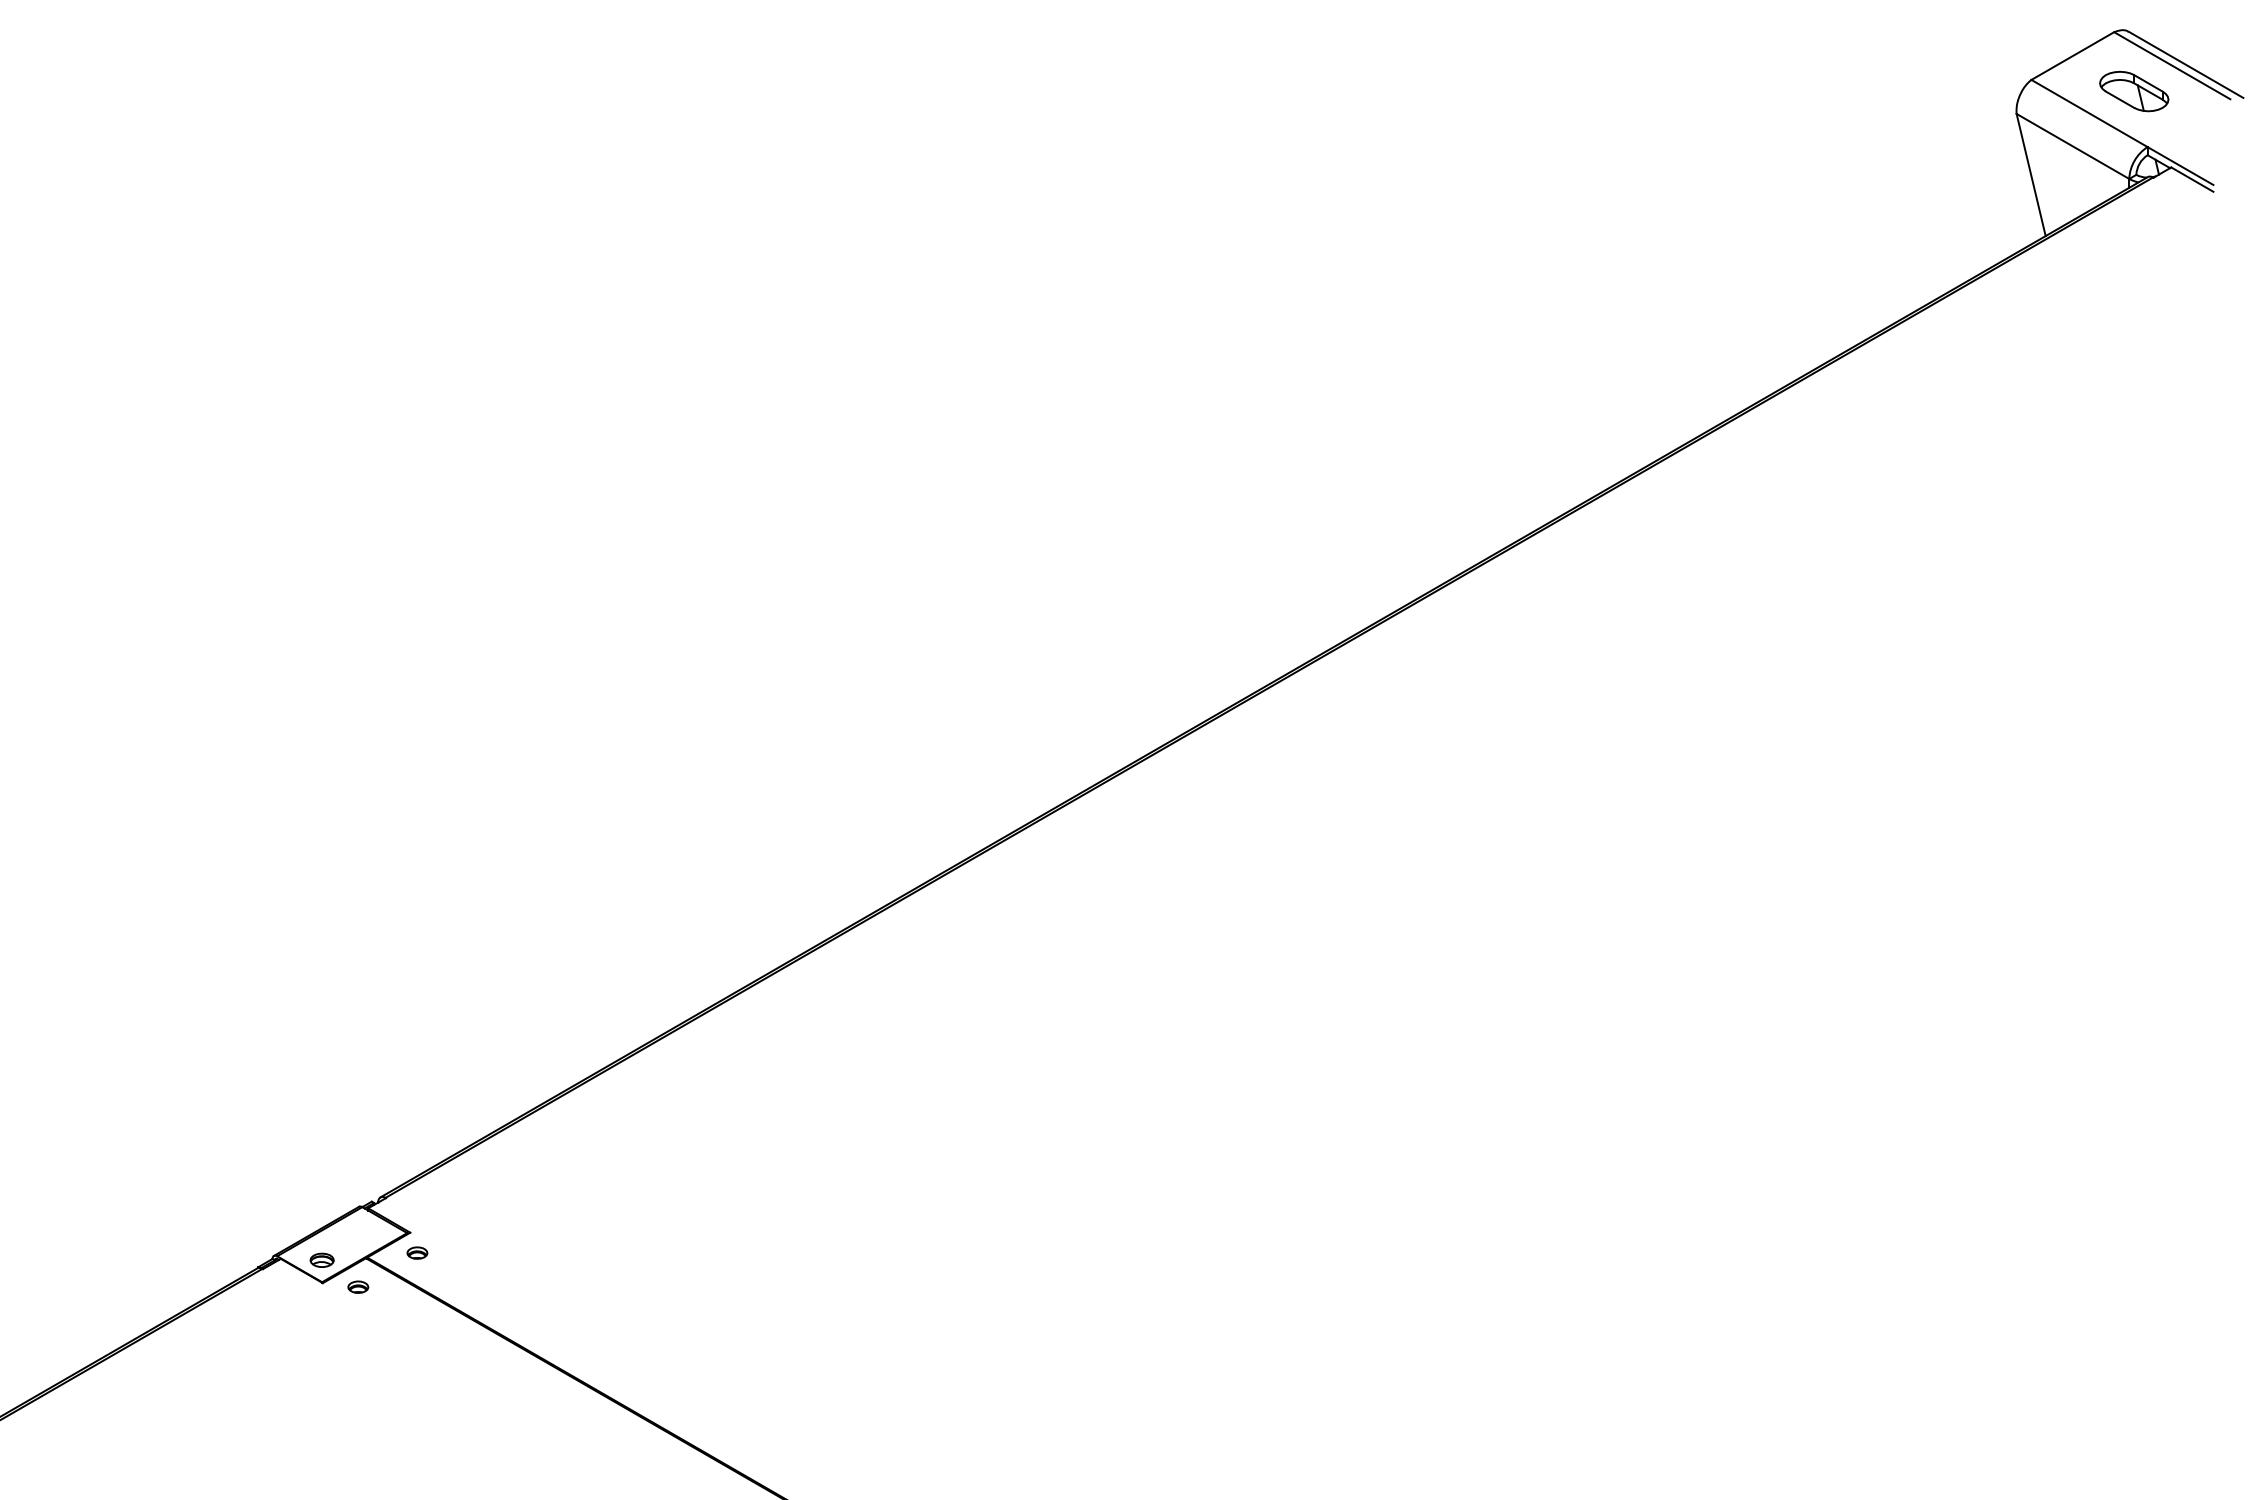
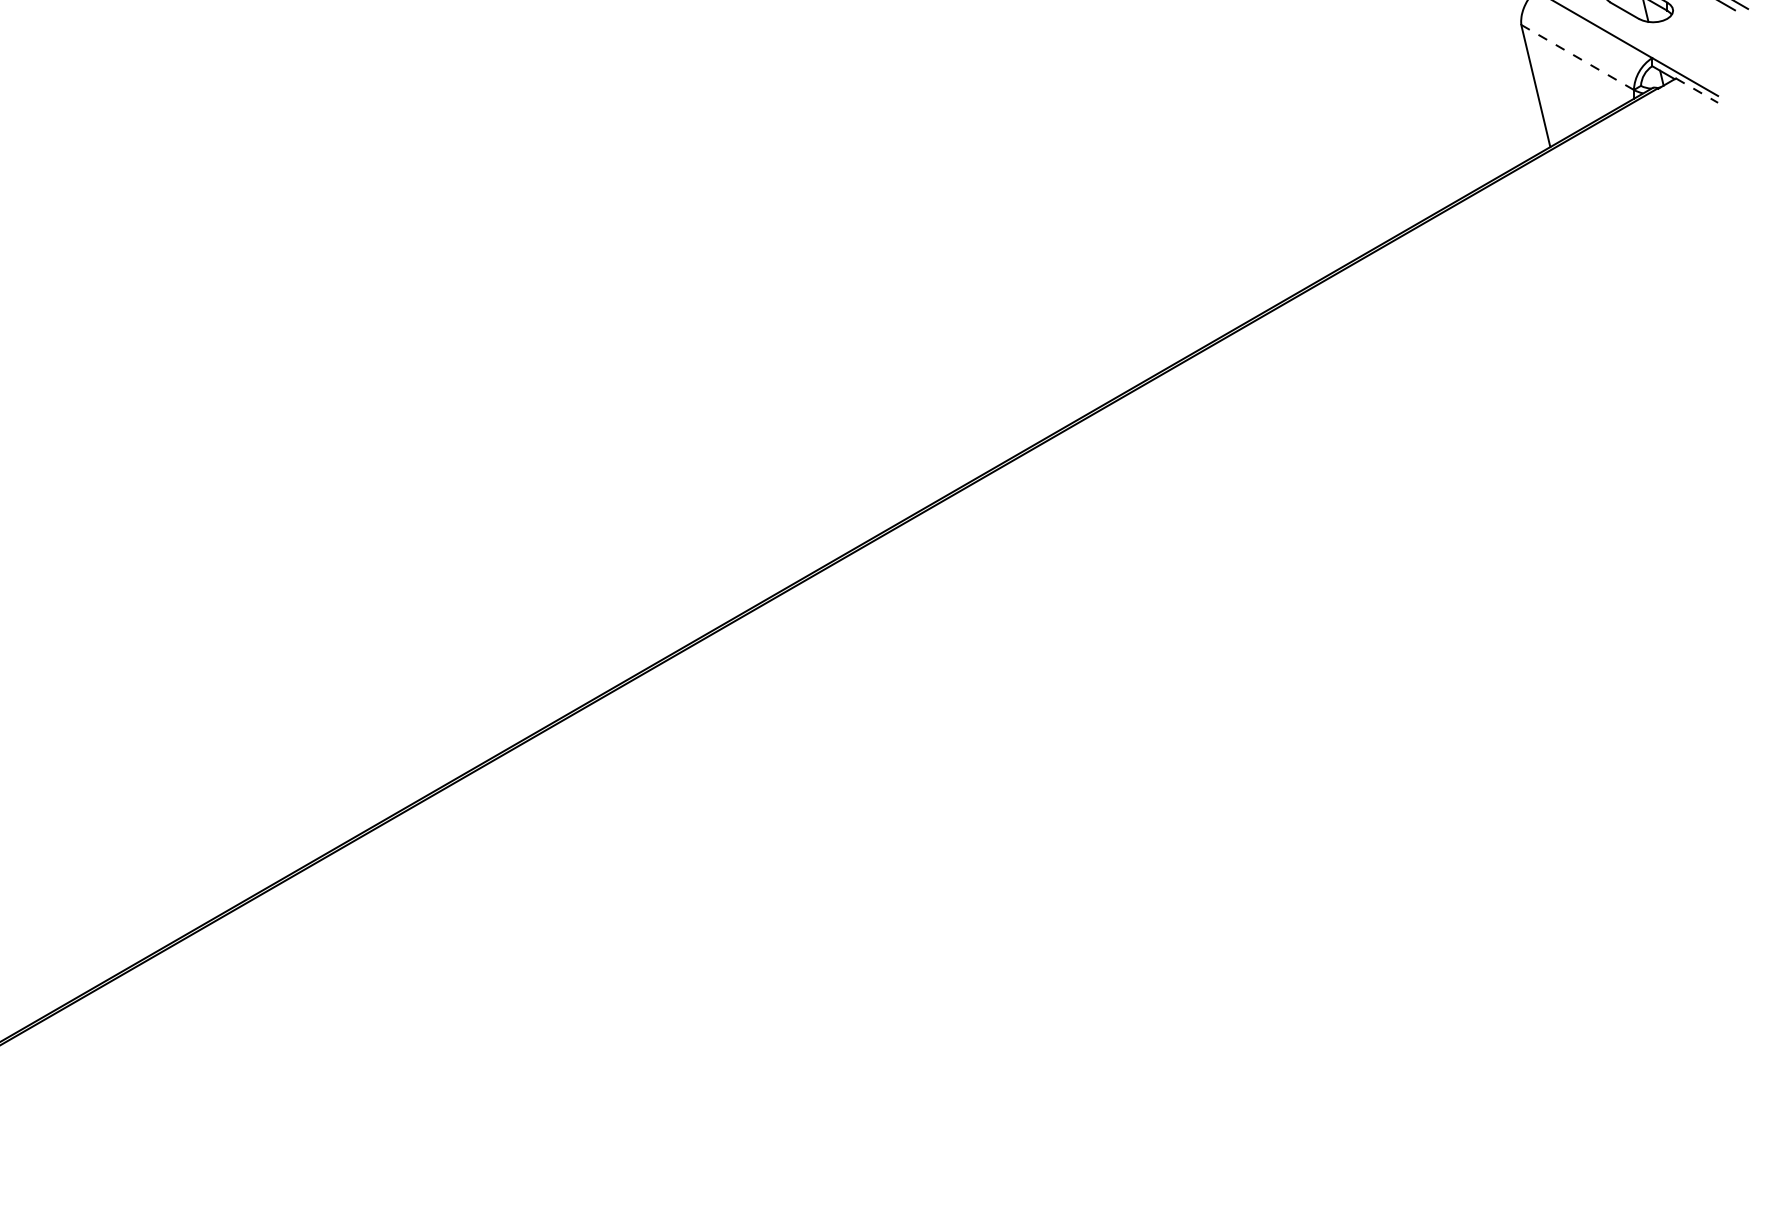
line: (2072, 146) -> (1577, 57), solid -> dashed
line: (2192, 179) -> (1697, 90), solid -> dashed

